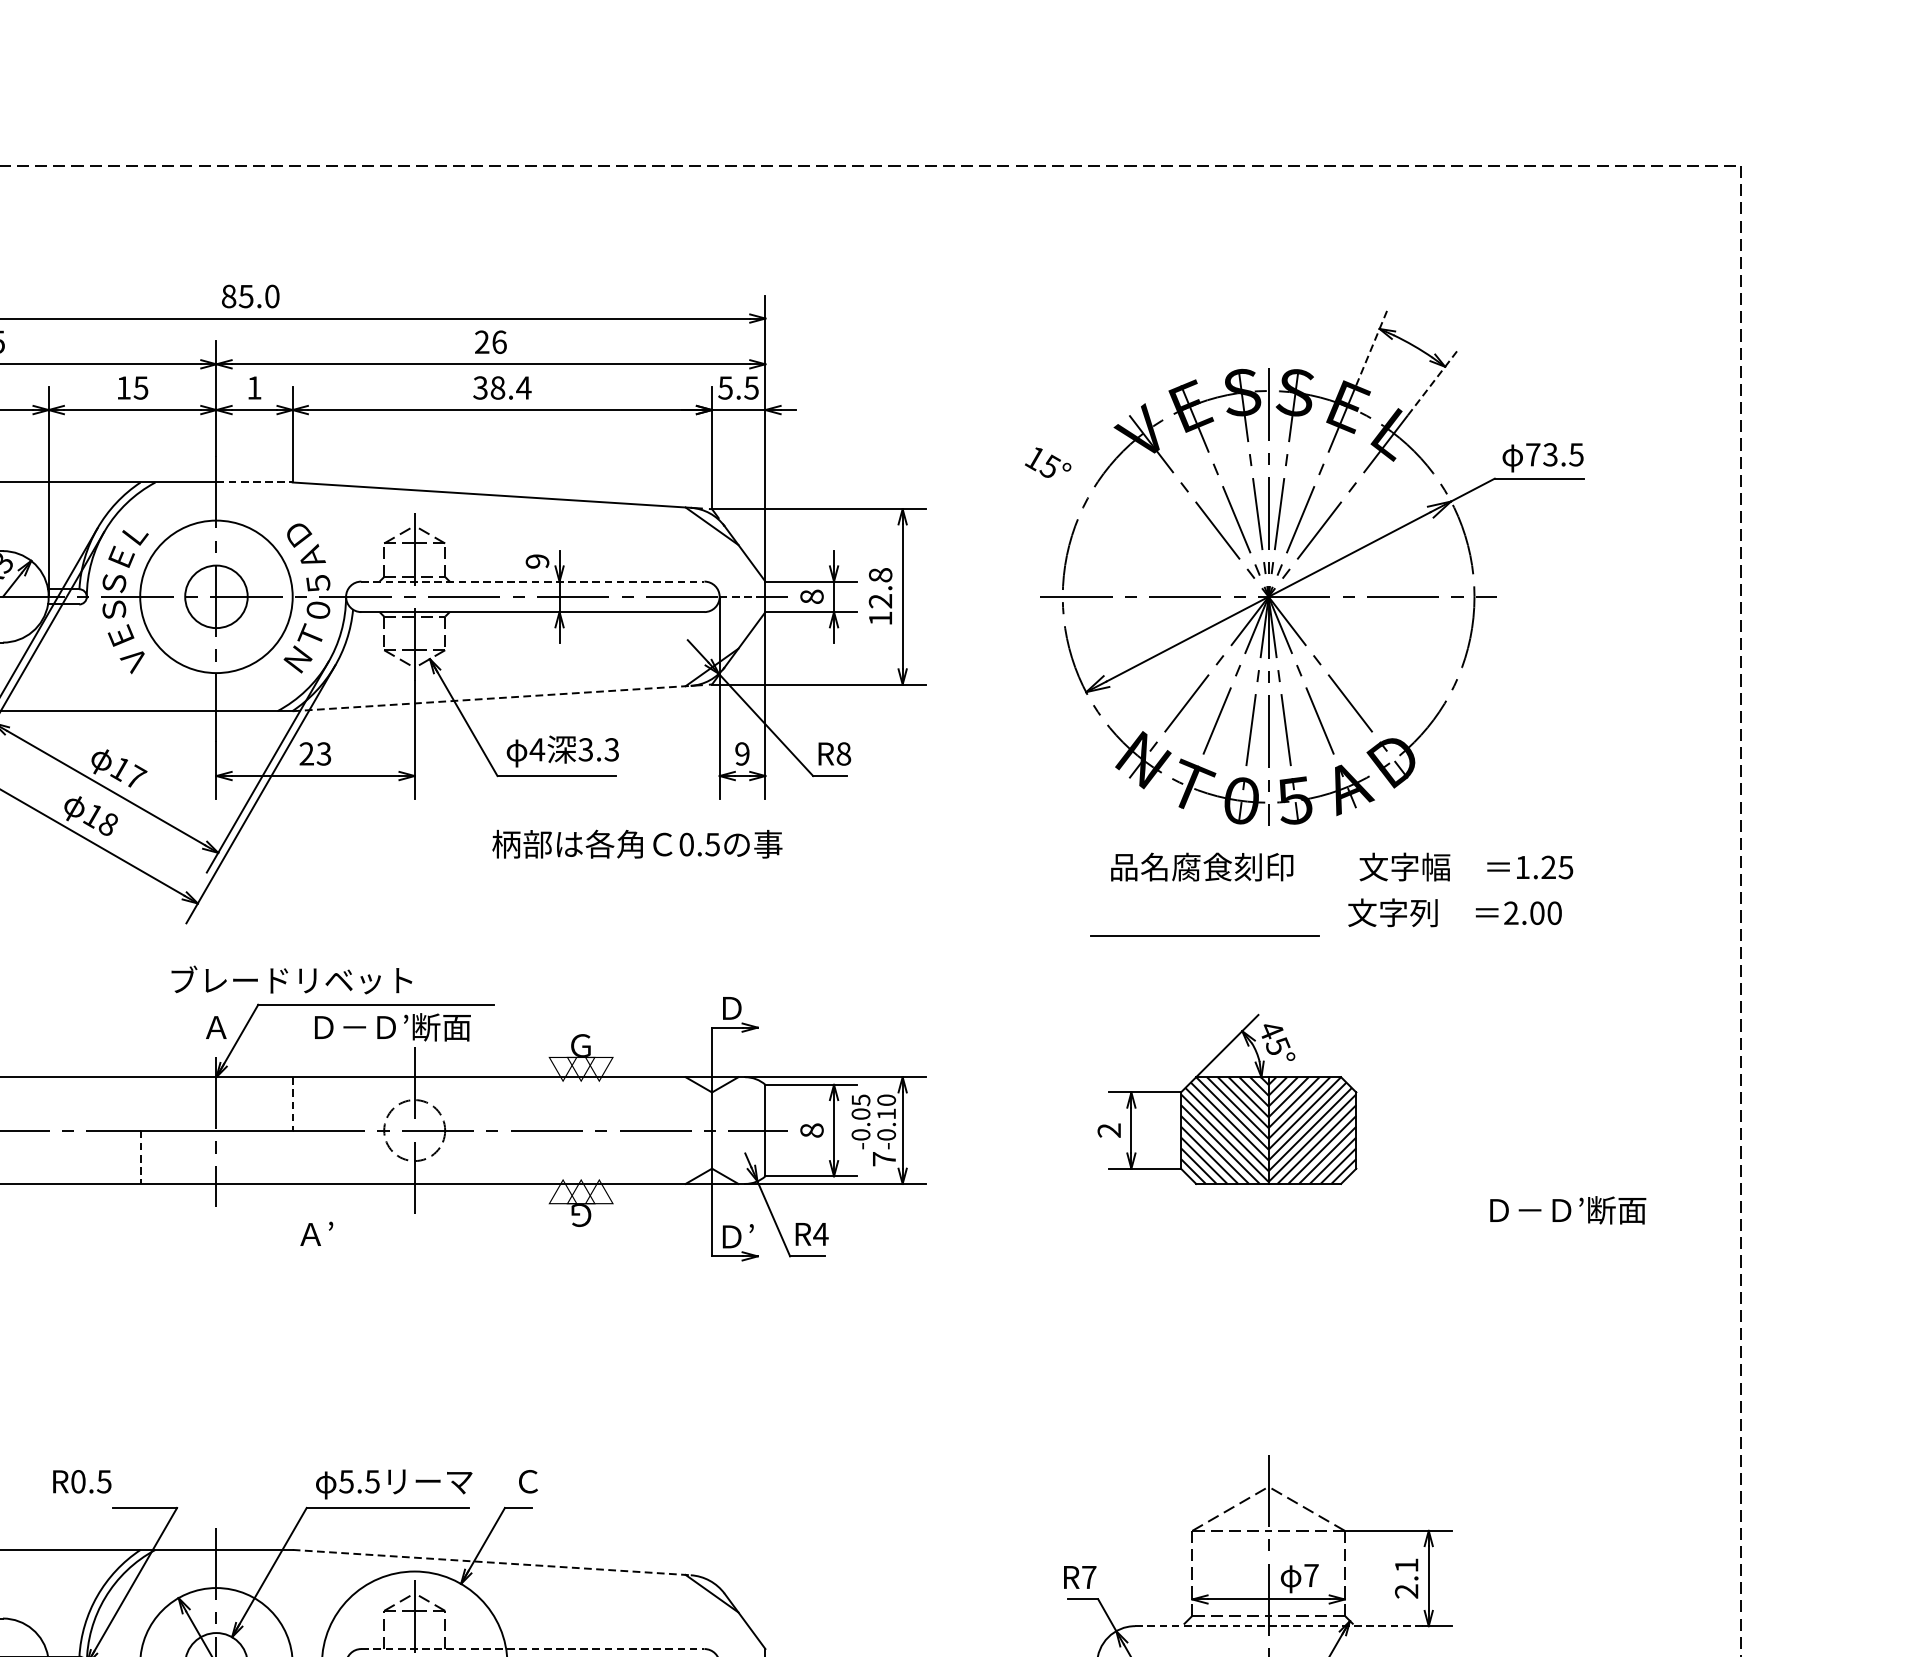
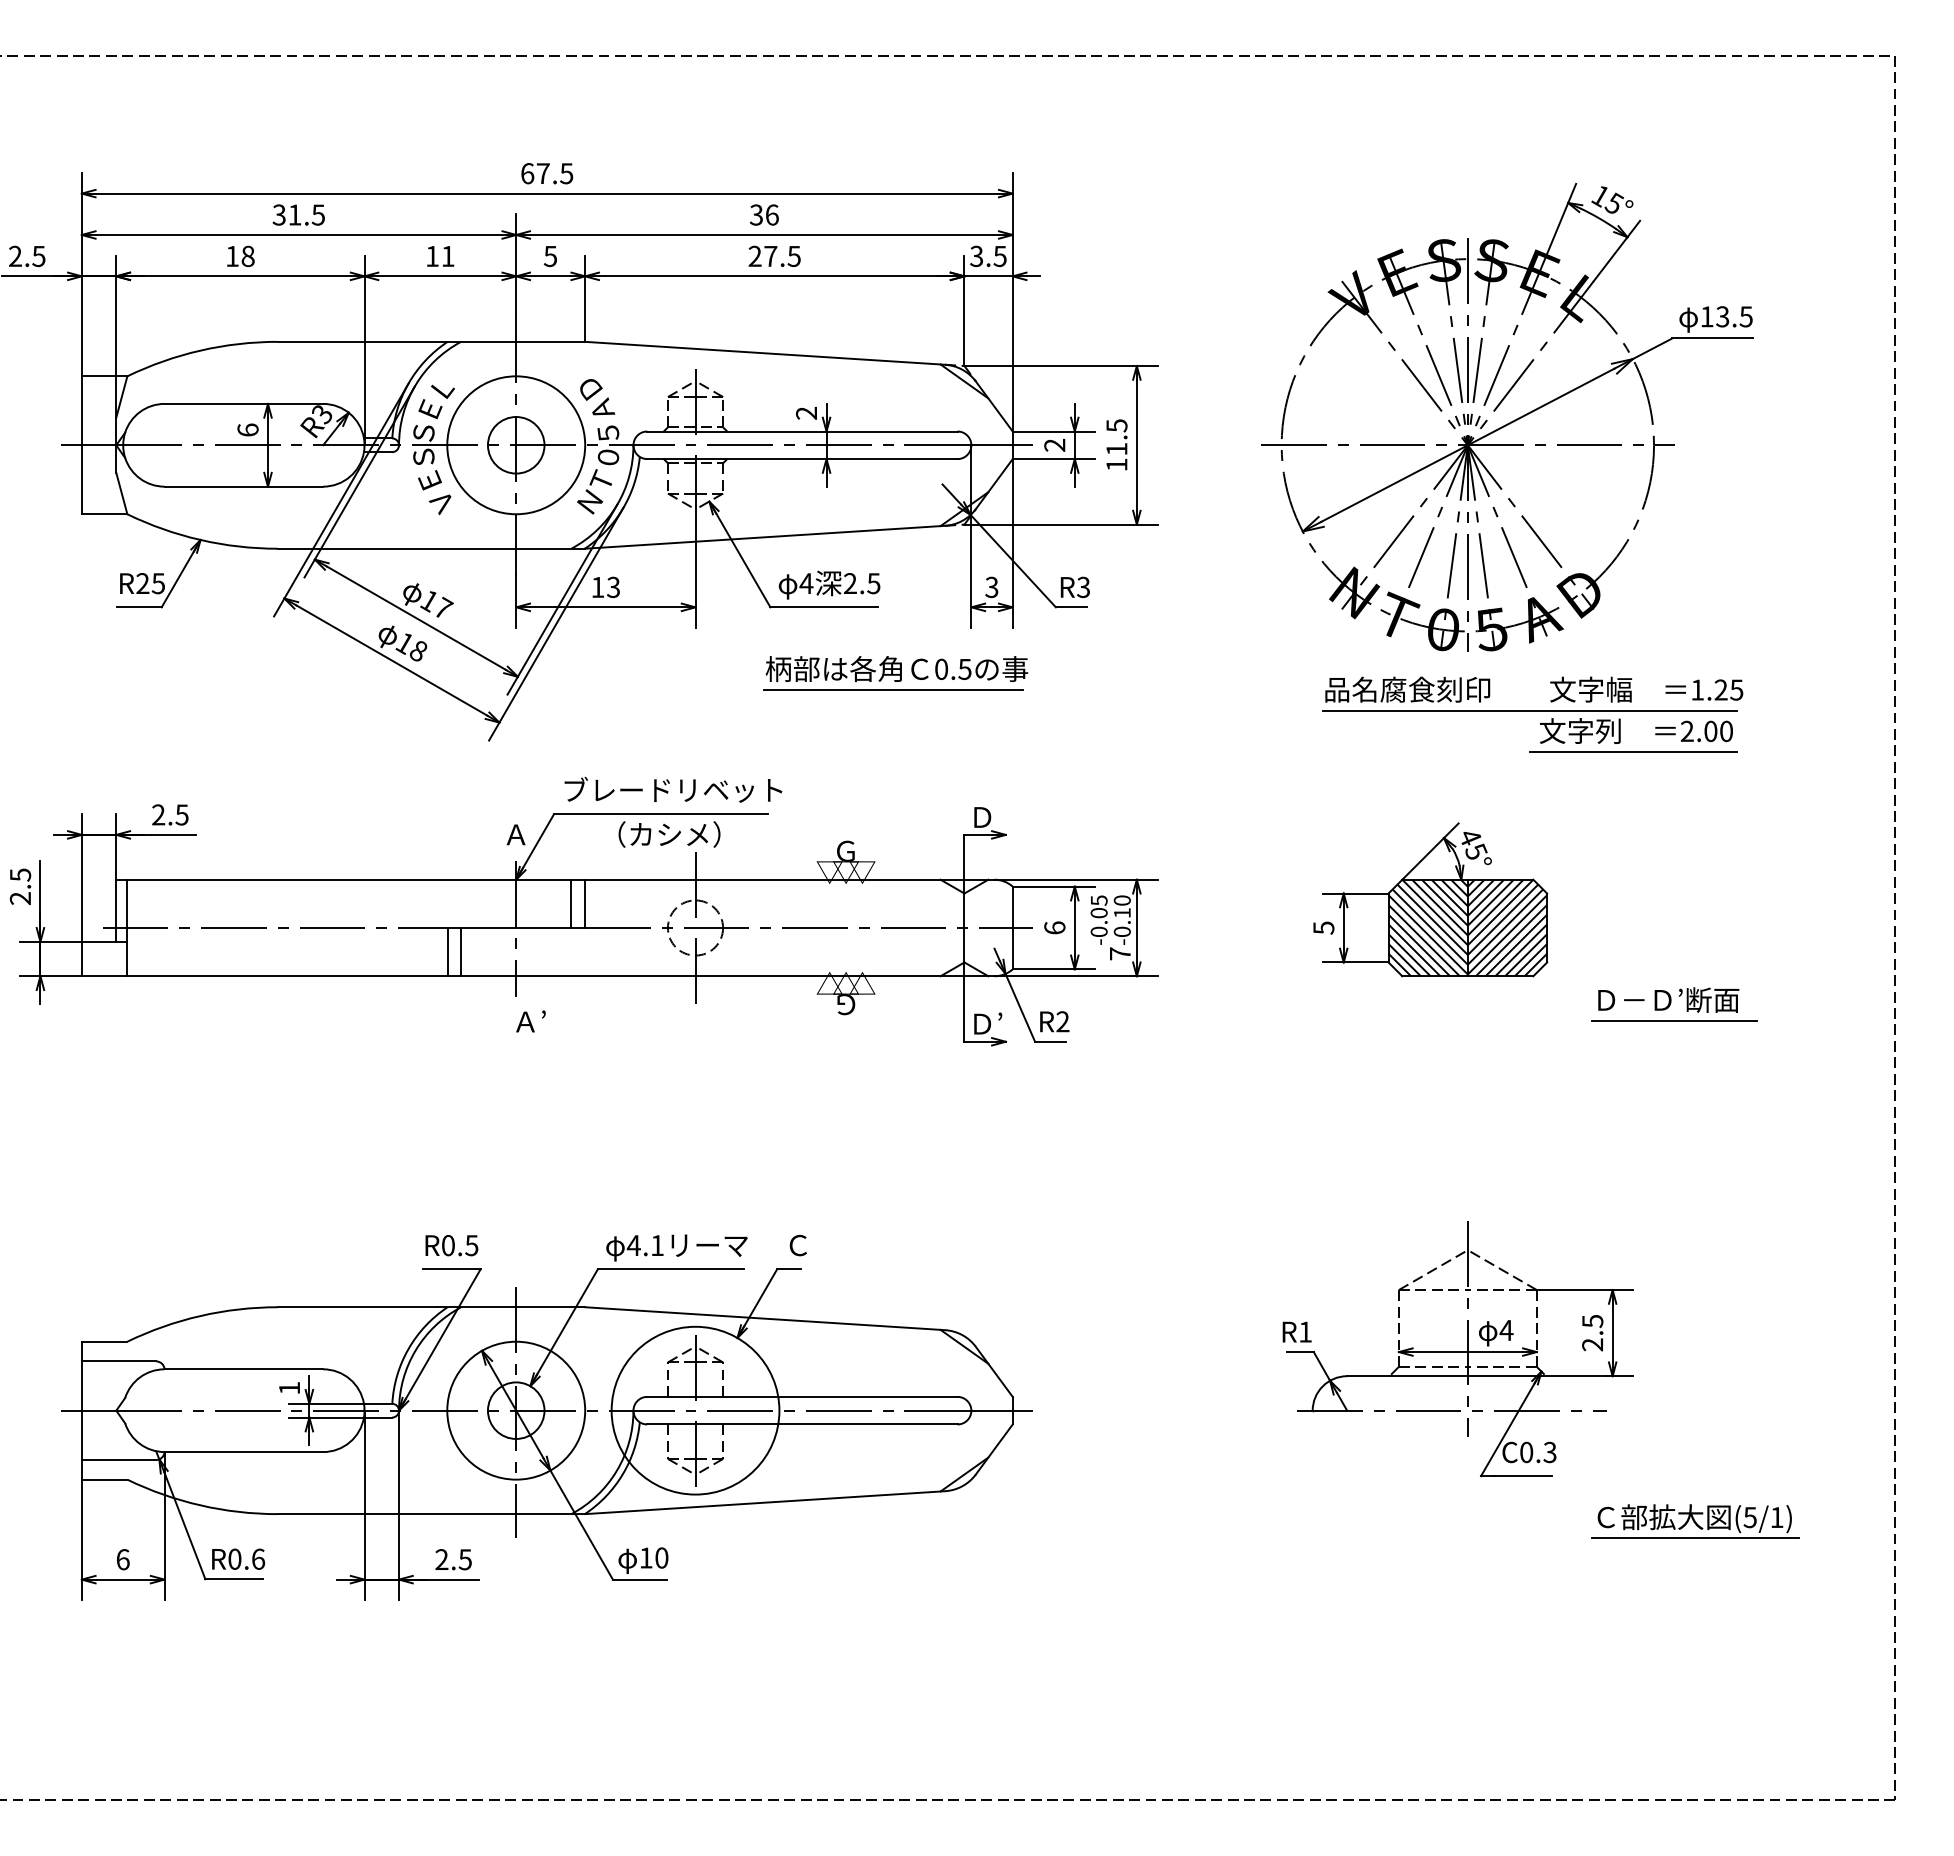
text: (251, 296) -> (547, 173), 85.0 -> 67.5
text: (481, 341) -> (755, 214), 26 -> 36
line: (1372, 346) -> (1561, 218), dashed -> solid
line: (1434, 381) -> (1617, 250), dashed -> solid
text: (725, 386) -> (976, 255), 5.5 -> 3.5
text: (140, 388) -> (447, 256), 15 -> 11
text: (253, 388) -> (549, 256), 1 -> 5
text: (502, 388) -> (774, 256), 38.4 -> 27.5
text: (1532, 454) -> (1706, 316), 73.5 -> 13.5
text: (1048, 462) -> (1612, 199), moved
line: (255, 482) -> (551, 341), dashed -> solid
text: (537, 560) -> (806, 412), 9 -> 2
line: (532, 581) -> (802, 431), dashed -> solid
text: (880, 588) -> (1116, 437), 12.8 -> 11.5
text: (811, 595) -> (1054, 444), 8 -> 2
line: (743, 597) -> (992, 445), dashed -> solid
line: (492, 698) -> (765, 537), dashed -> solid
text: (598, 749) -> (861, 583), 3.3 -> 2.5
text: (306, 752) -> (597, 586), 23 -> 13
text: (843, 752) -> (1083, 586), R8 -> R3
text: (741, 754) -> (991, 587), 9 -> 3
line: (633, 867) -> (893, 690), added
line: (1336, 890) -> (1529, 710), added
line: (1205, 935) -> (1633, 751), moved
text: (291, 979) -> (673, 789), moved
text: (392, 1027) -> (675, 834), Ｄ－Ｄ’断面 -> （カシメ）
line: (277, 1103) -> (571, 903), added
line: (293, 1104) -> (585, 904), dashed -> solid
text: (811, 1130) -> (1054, 927), 8 -> 6
text: (1109, 1130) -> (1323, 927), 2 -> 5
line: (140, 1157) -> (447, 952), dashed -> solid
line: (155, 1157) -> (461, 952), added
text: (1567, 1209) -> (1668, 999), moved
text: (316, 1233) -> (530, 1021), moved
text: (820, 1233) -> (1062, 1021), R4 -> R2
line: (1497, 1233) -> (1674, 1021), added
text: (81, 1481) -> (451, 1245), moved
text: (358, 1481) -> (644, 1245), 5.5 -> 4.1
line: (492, 1562) -> (765, 1318), dashed -> solid
text: (1406, 1565) -> (1592, 1321), 2.1 -> 2.5
text: (1311, 1575) -> (1506, 1330), 7 -> 4
text: (1089, 1576) -> (1305, 1331), R7 -> R1
line: (1279, 1626) -> (1477, 1376), dashed -> solid
line: (532, 1648) -> (802, 1396), dashed -> solid

